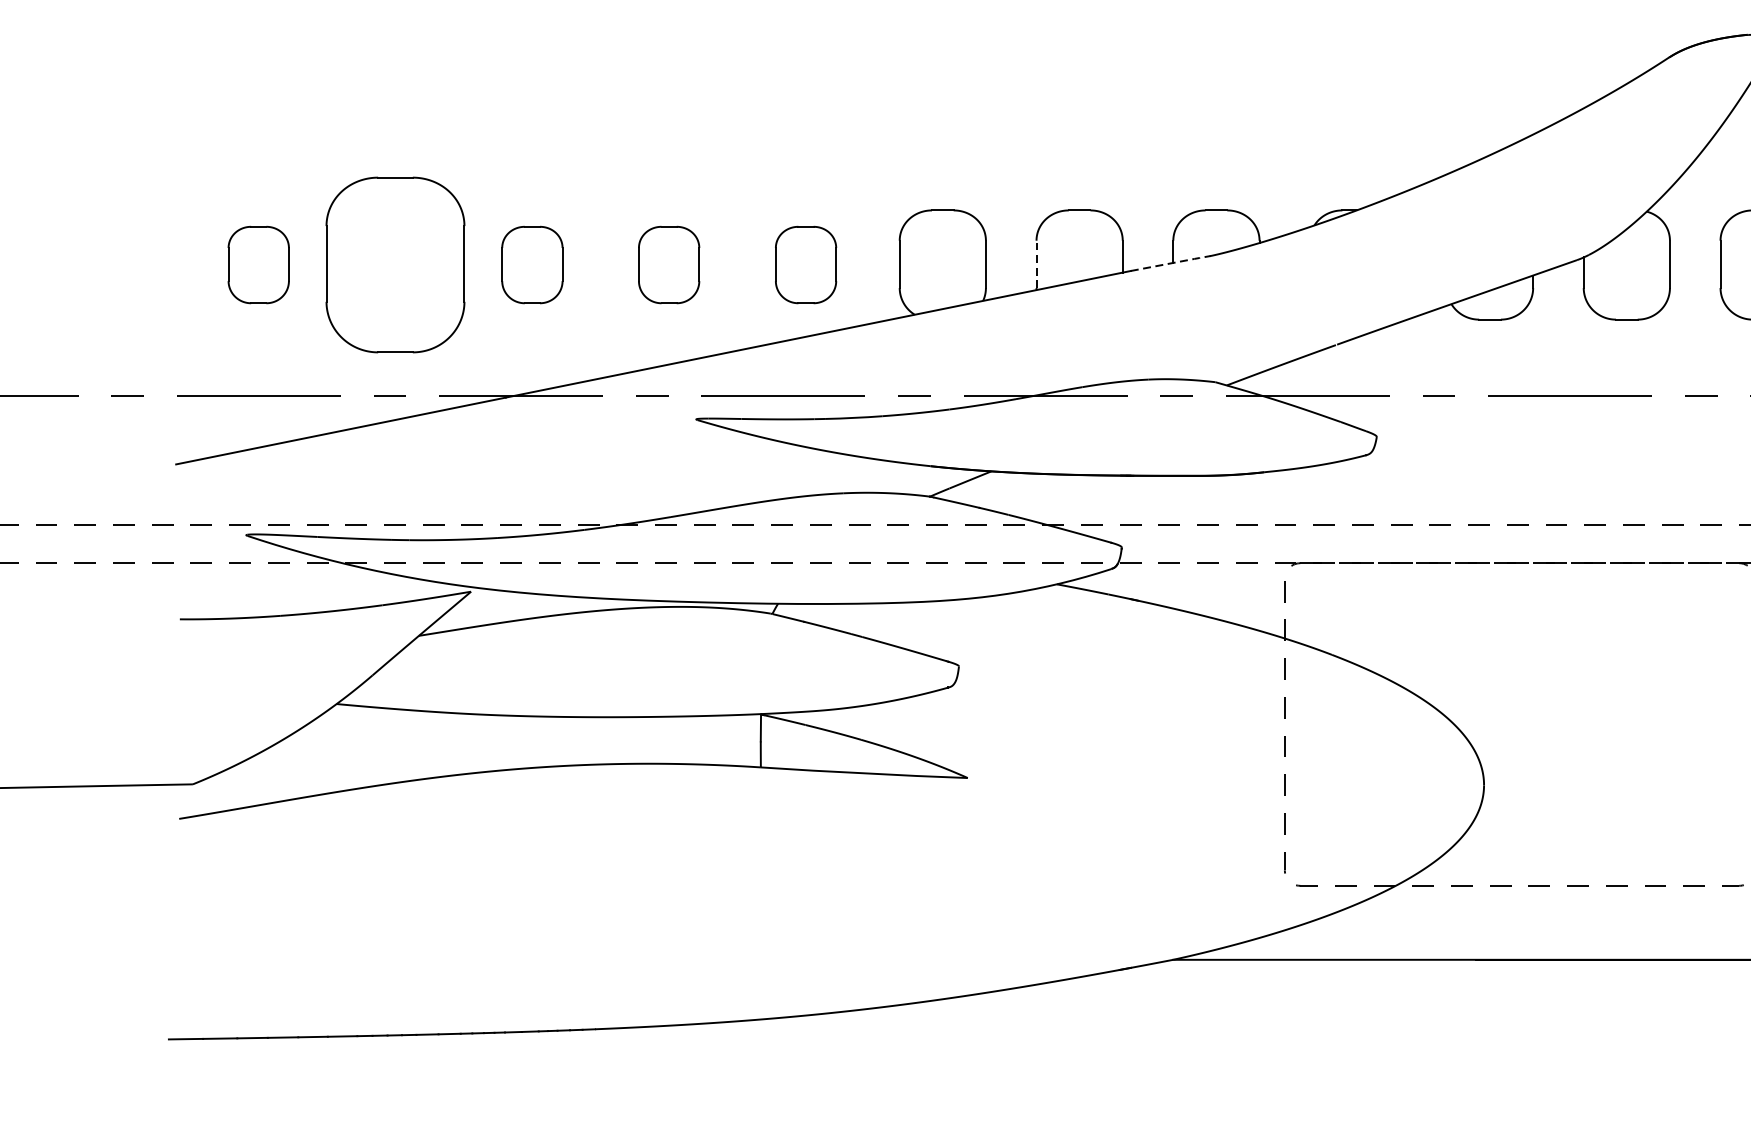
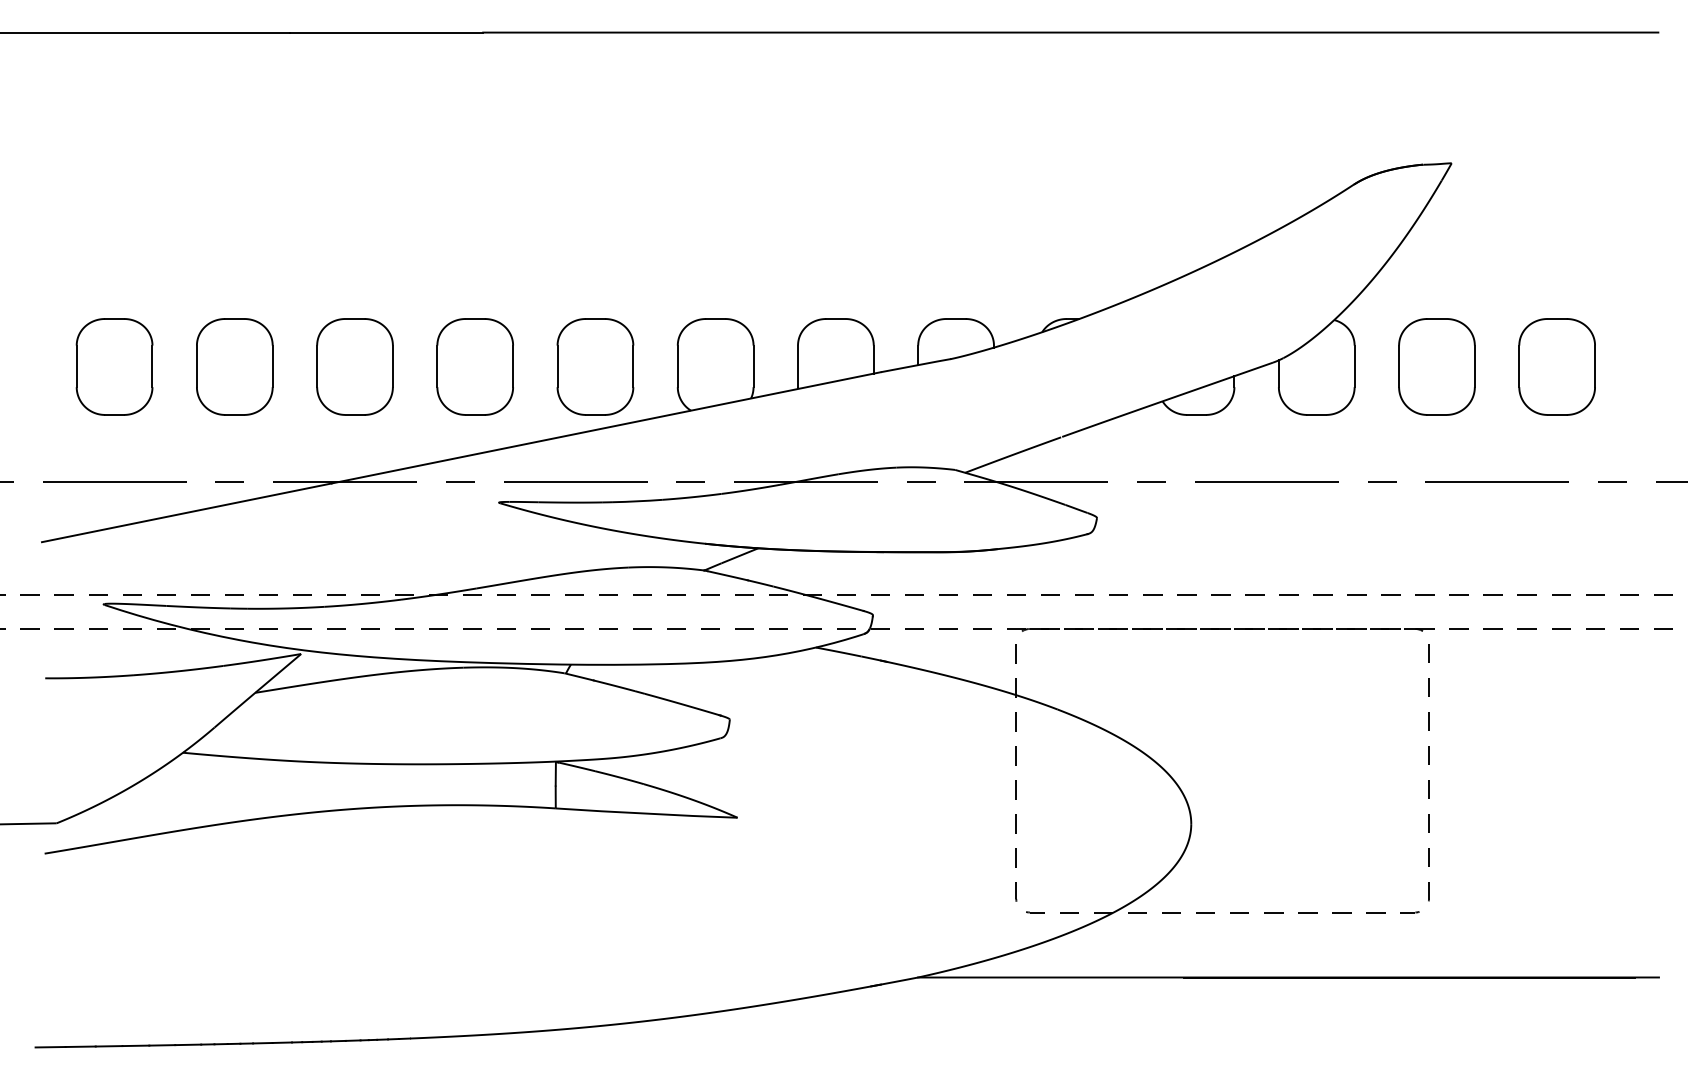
line: (1172, 263) -> (917, 365), dashed -> solid
part: (258, 264) -> (114, 366), size x1.43
part: (395, 264) -> (234, 366), size x0.62
part: (531, 264) -> (354, 366), size x1.43
part: (668, 264) -> (474, 366), size x1.43
part: (806, 264) -> (595, 366), size x1.43
line: (1037, 264) -> (798, 366), dashed -> solid

